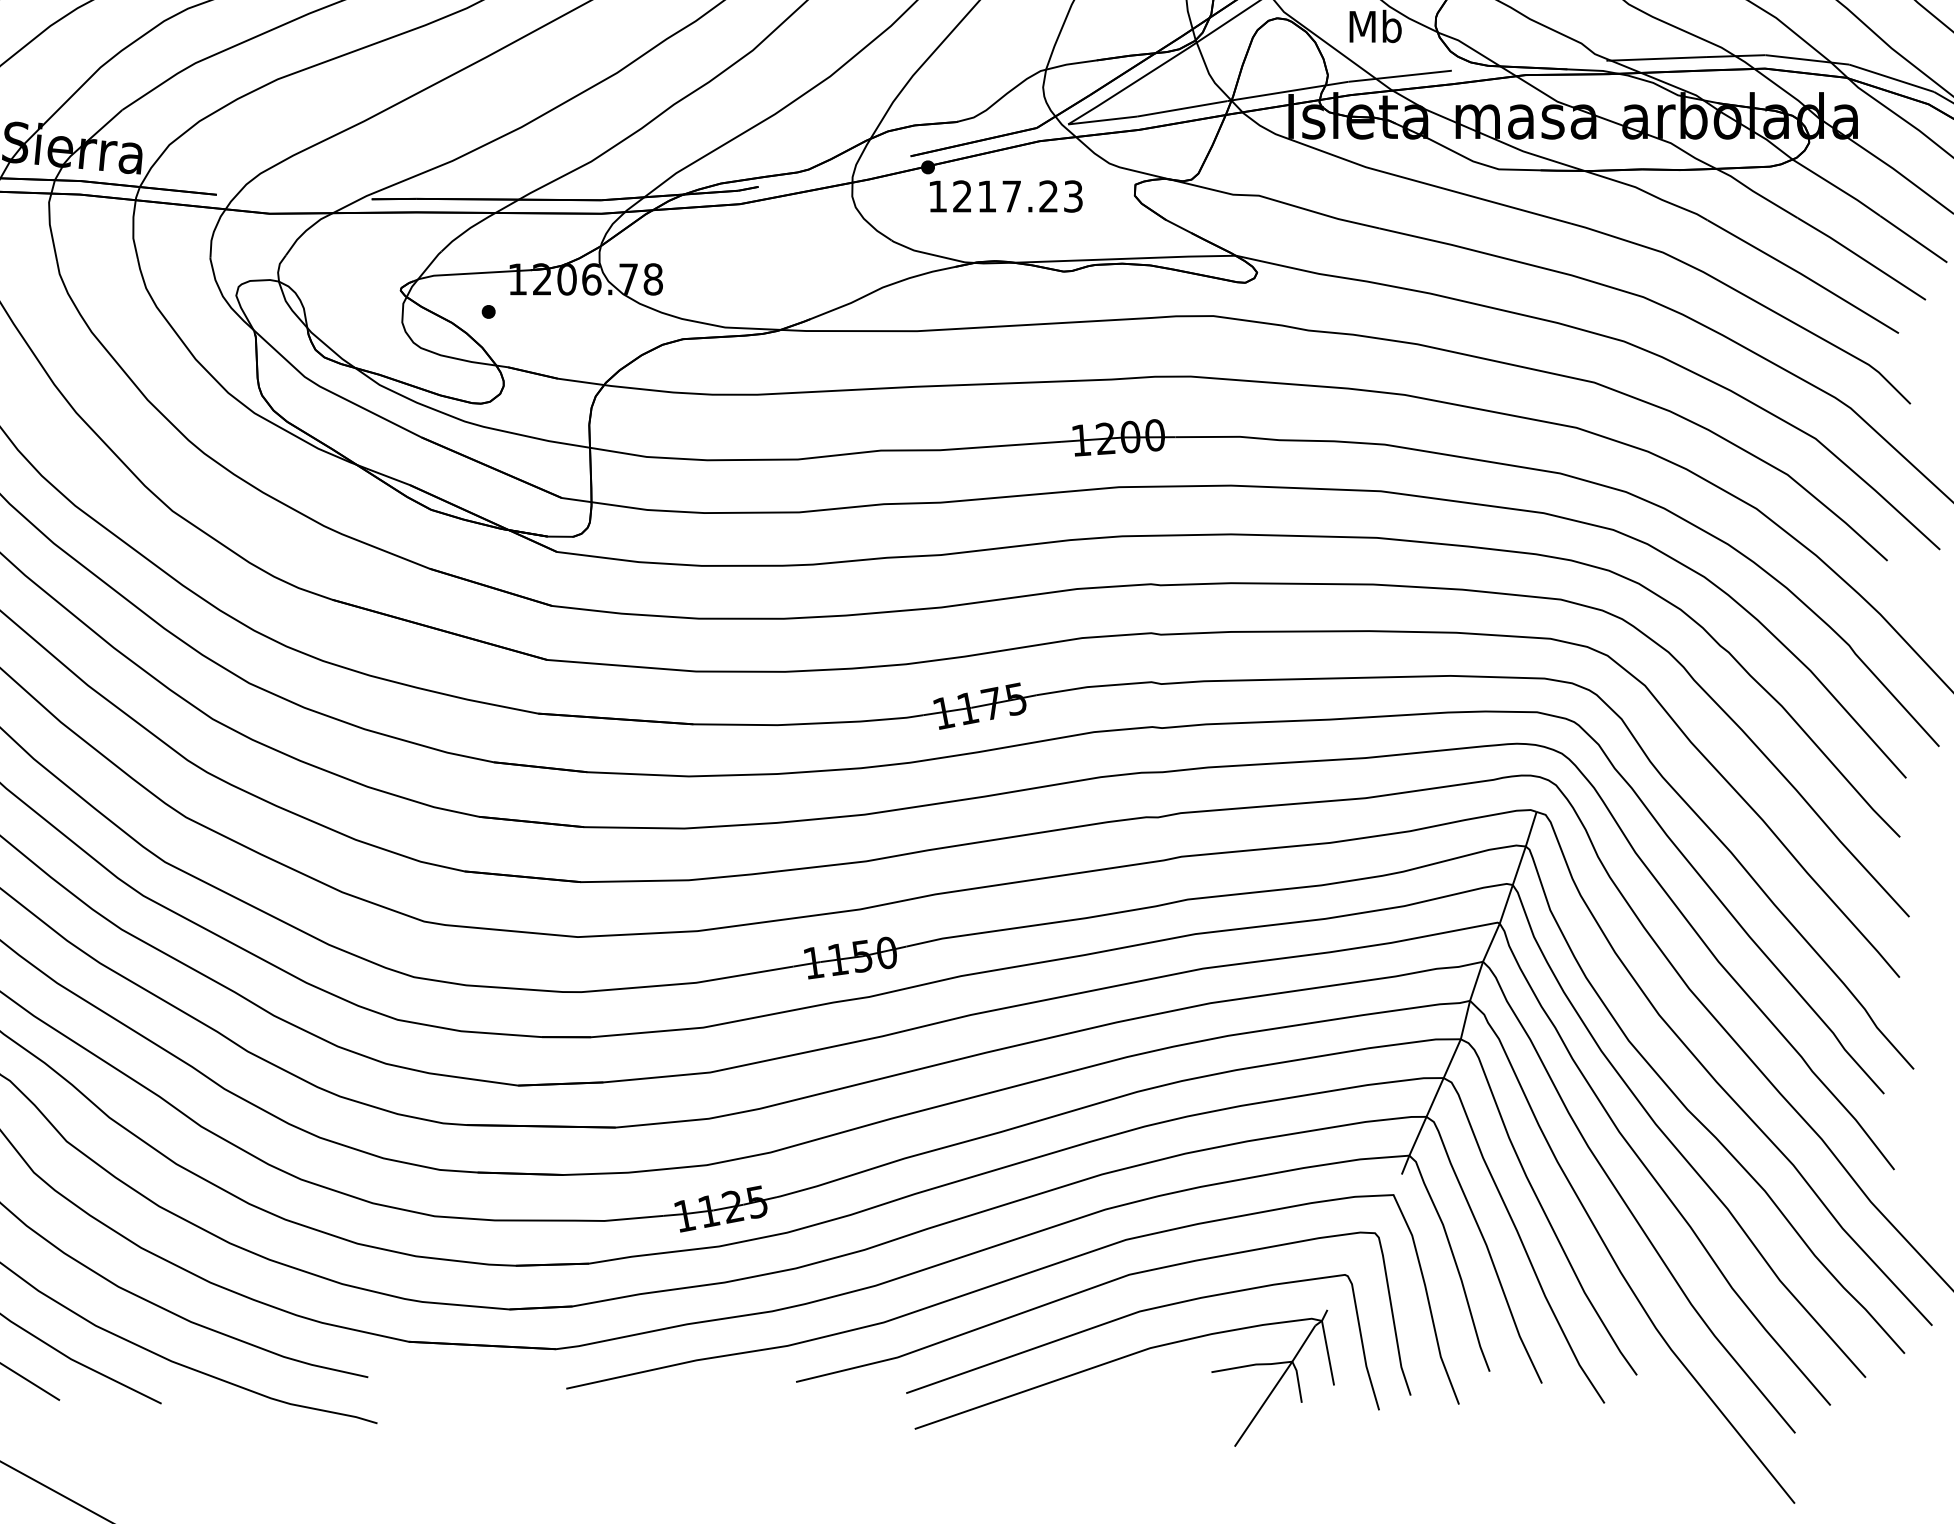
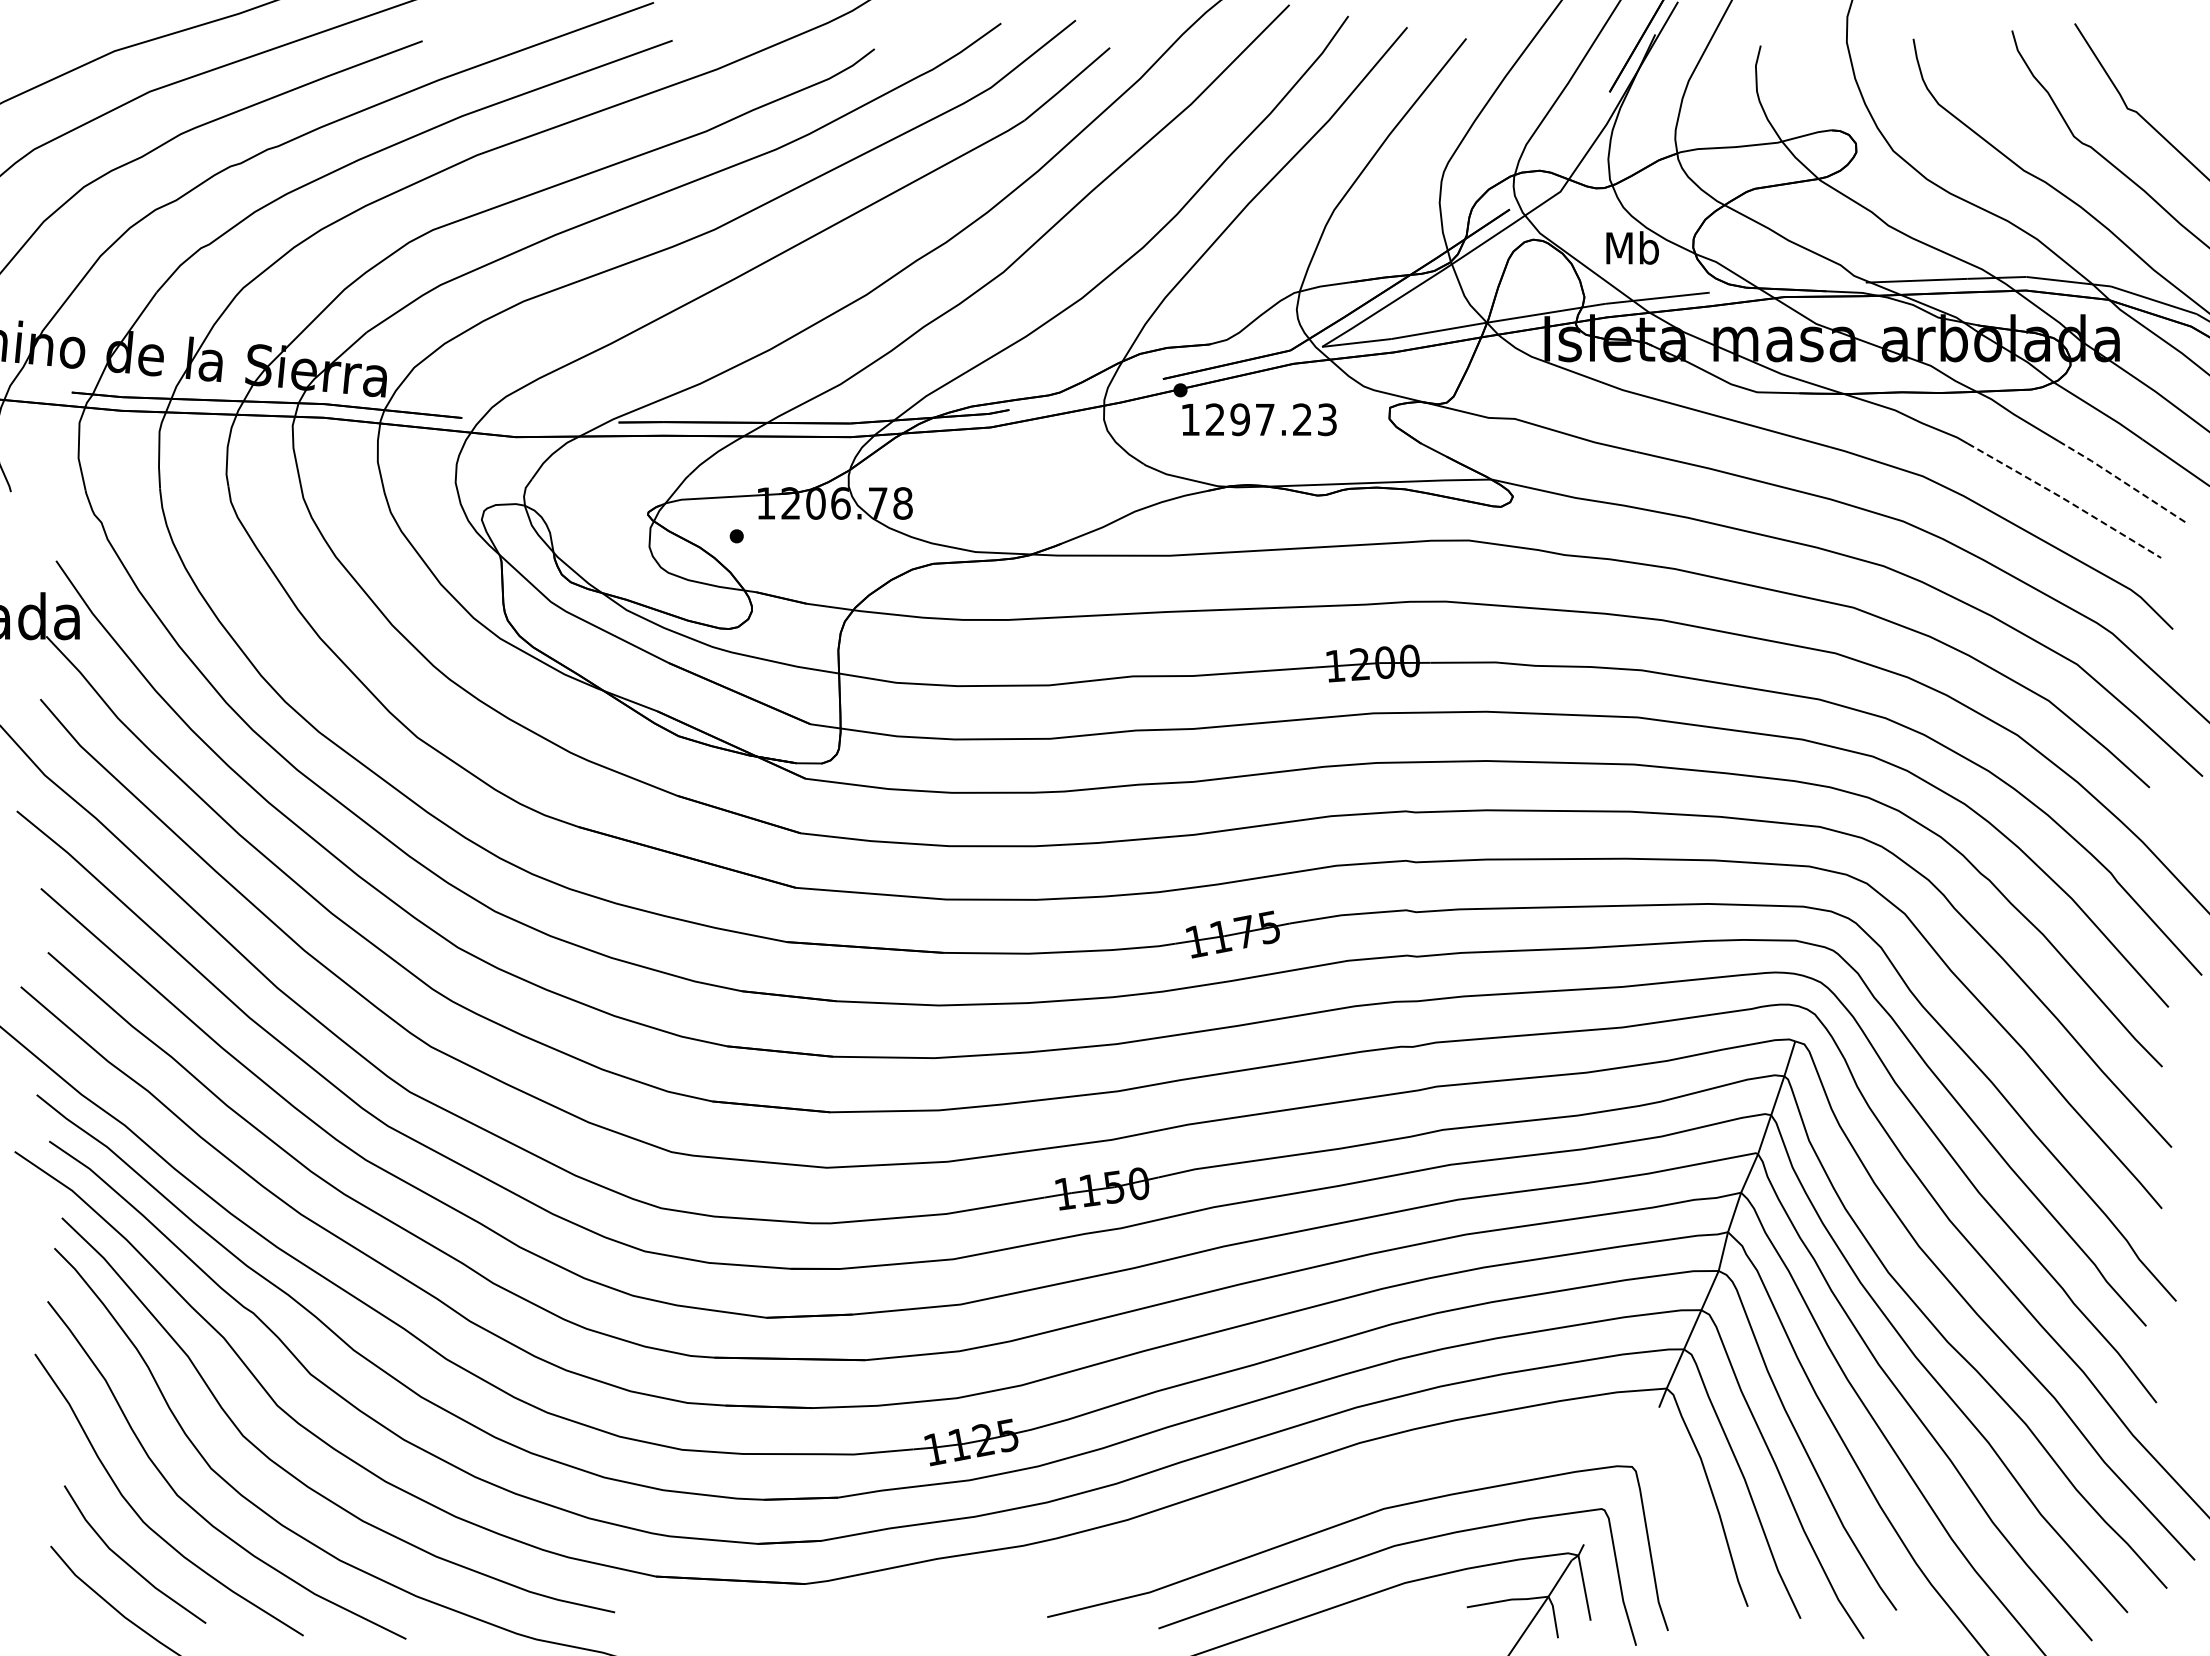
text: (986, 196) -> (1239, 419), 1217.23 -> 1297.23
line: (1861, 257) -> (2123, 481), solid -> dashed
line: (1803, 275) -> (2064, 499), solid -> dashed
curve: (1008, 1281) -> (1261, 1515), removed

